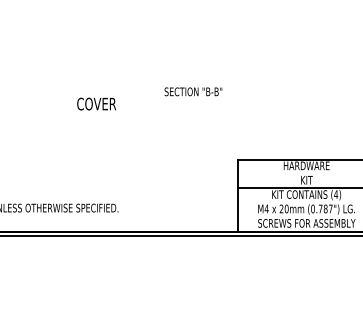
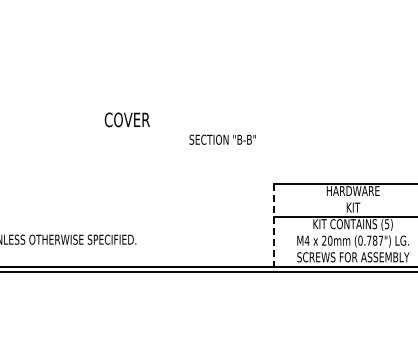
text: (193, 91) -> (222, 139), moved
text: (95, 103) -> (126, 119), moved
text: (335, 194) -> (386, 224), (4) -> (5)
line: (237, 195) -> (273, 225), solid -> dashed

